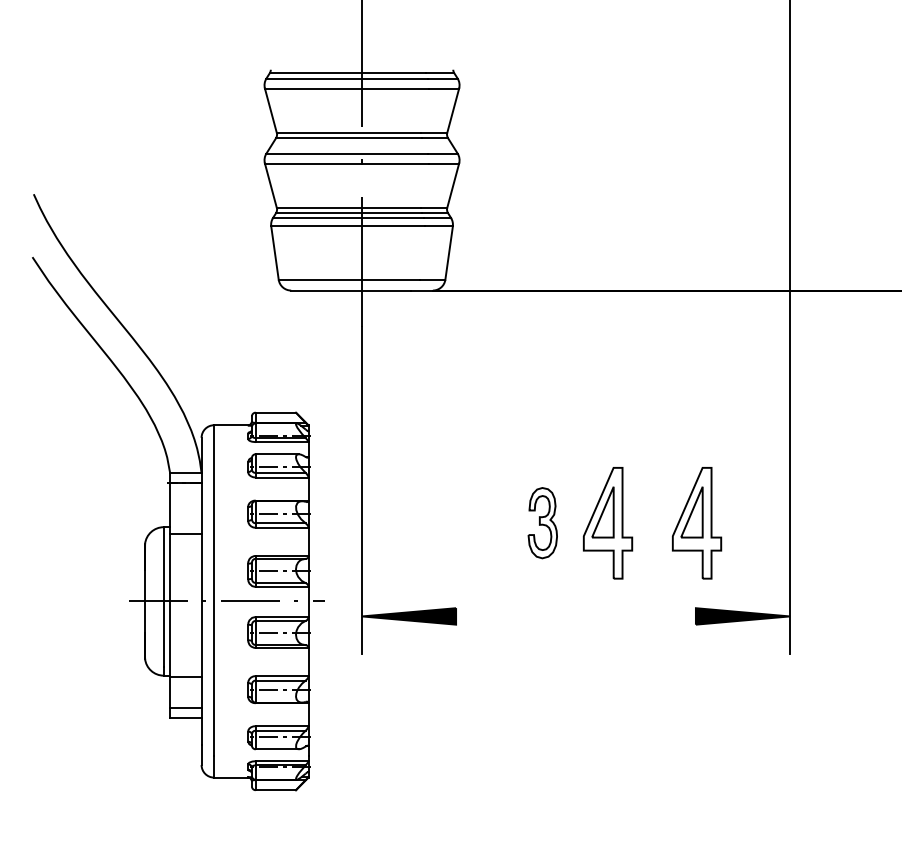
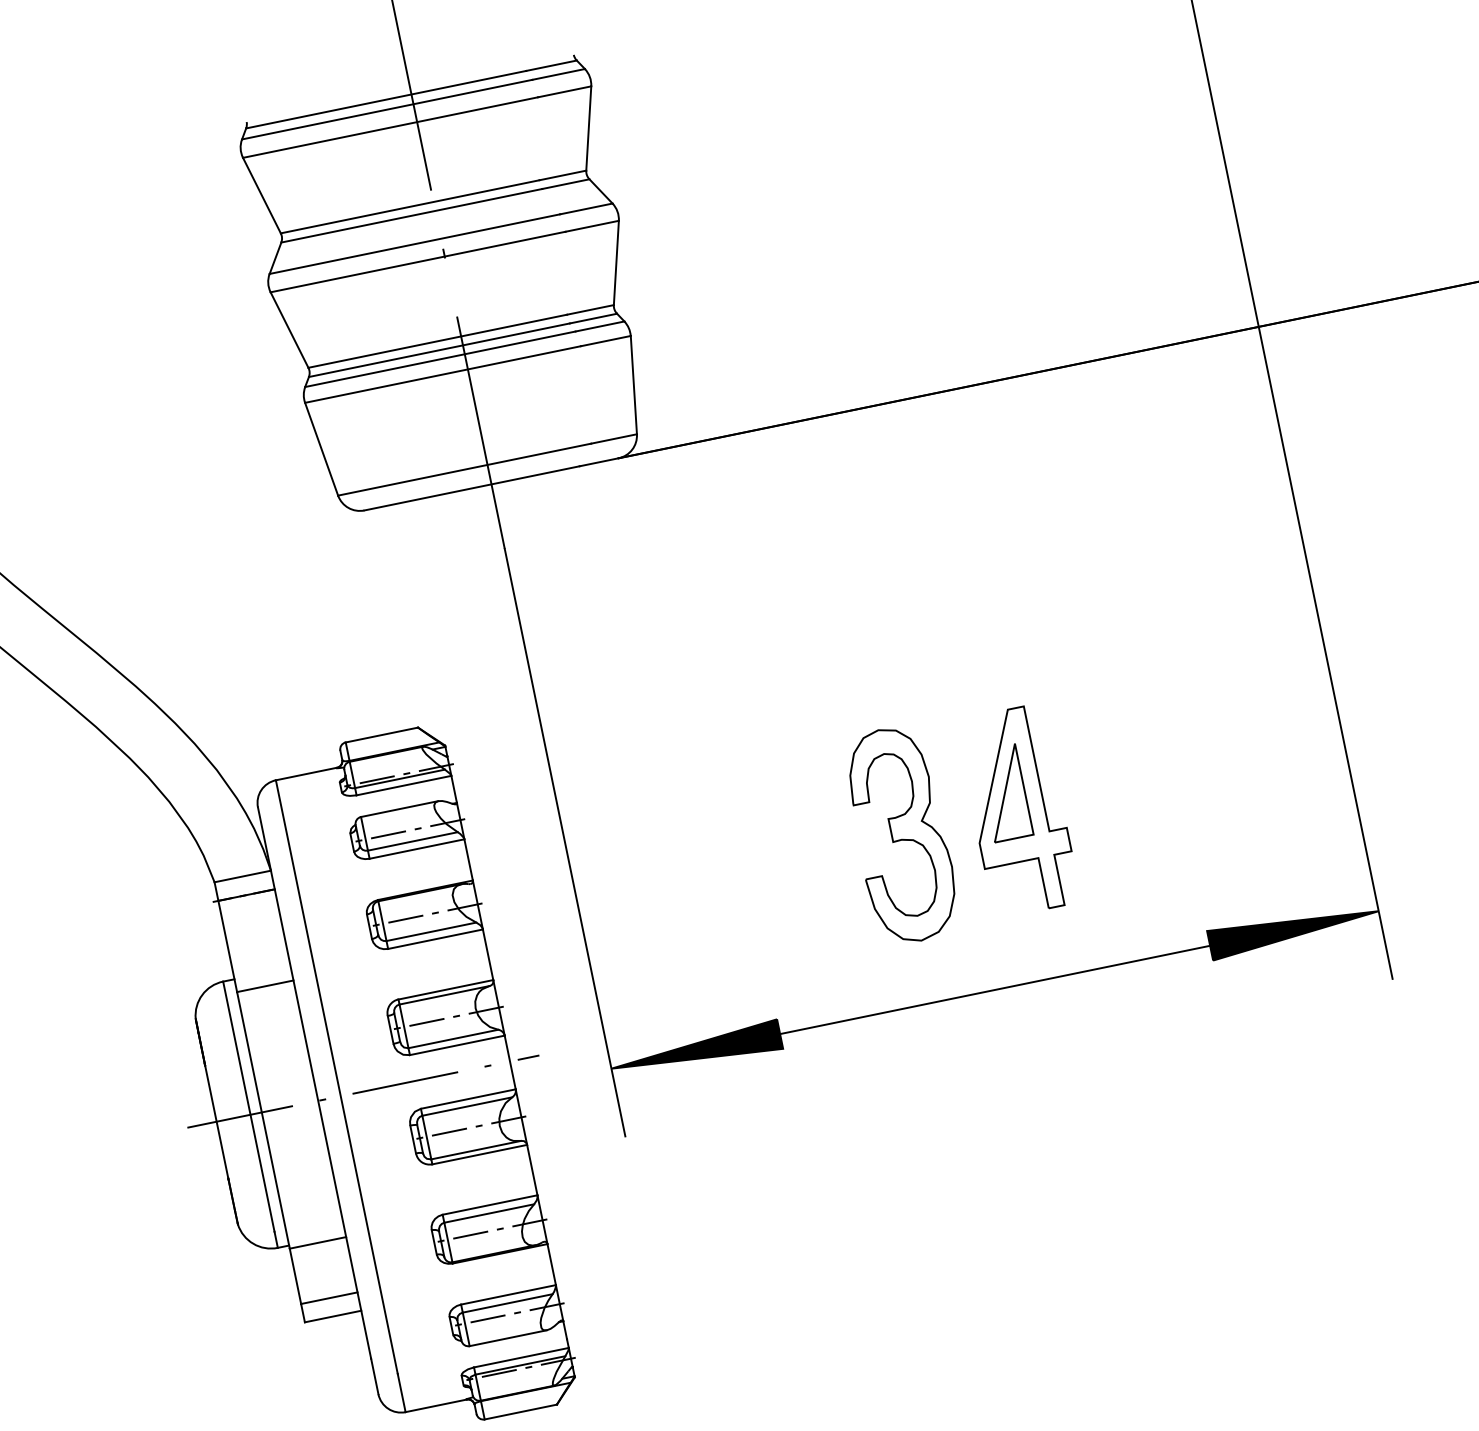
part: (542, 522) -> (900, 833), size x1.67
part: (696, 523) -> (1176, 778), removed
line: (575, 616) -> (994, 990), added

